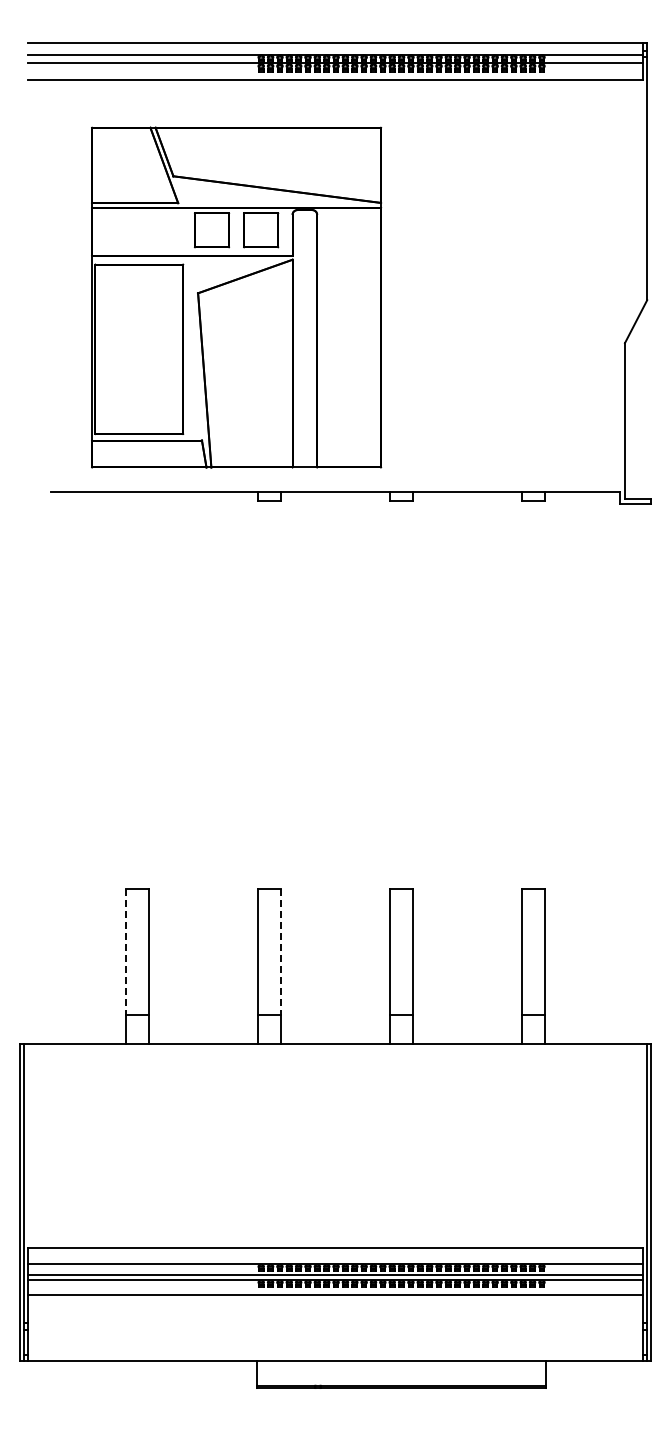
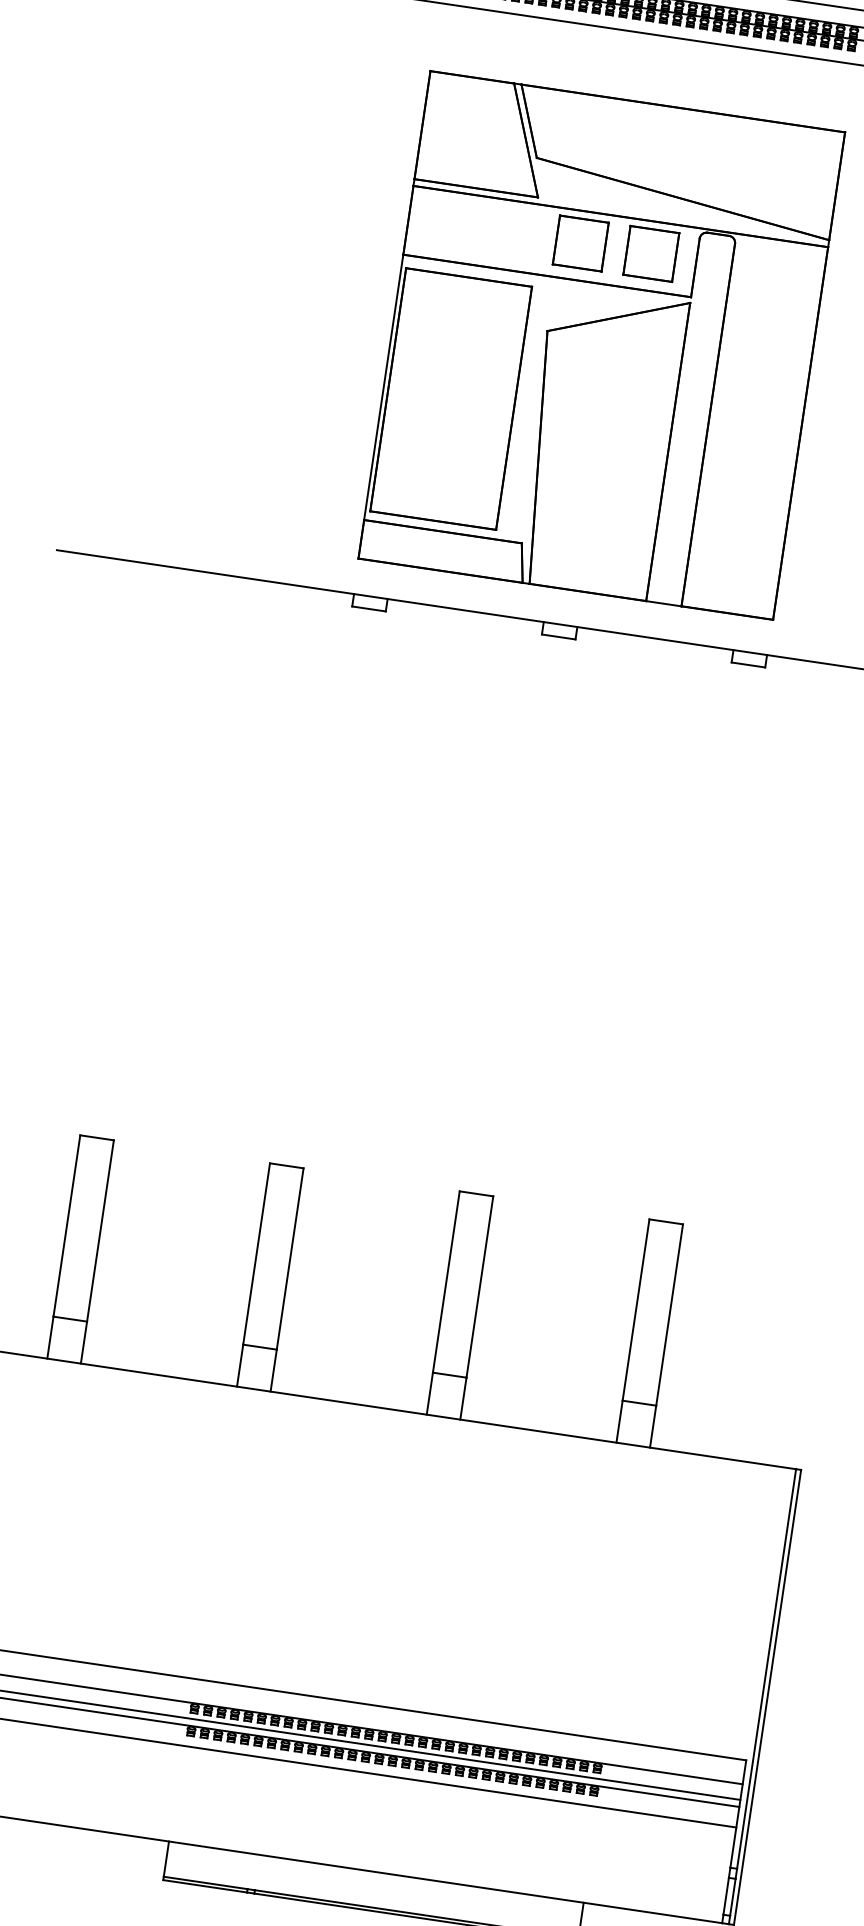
part: (236, 297) -> (601, 345), moved
line: (125, 952) -> (66, 1226), dashed -> solid
line: (281, 952) -> (290, 1260), dashed -> solid

